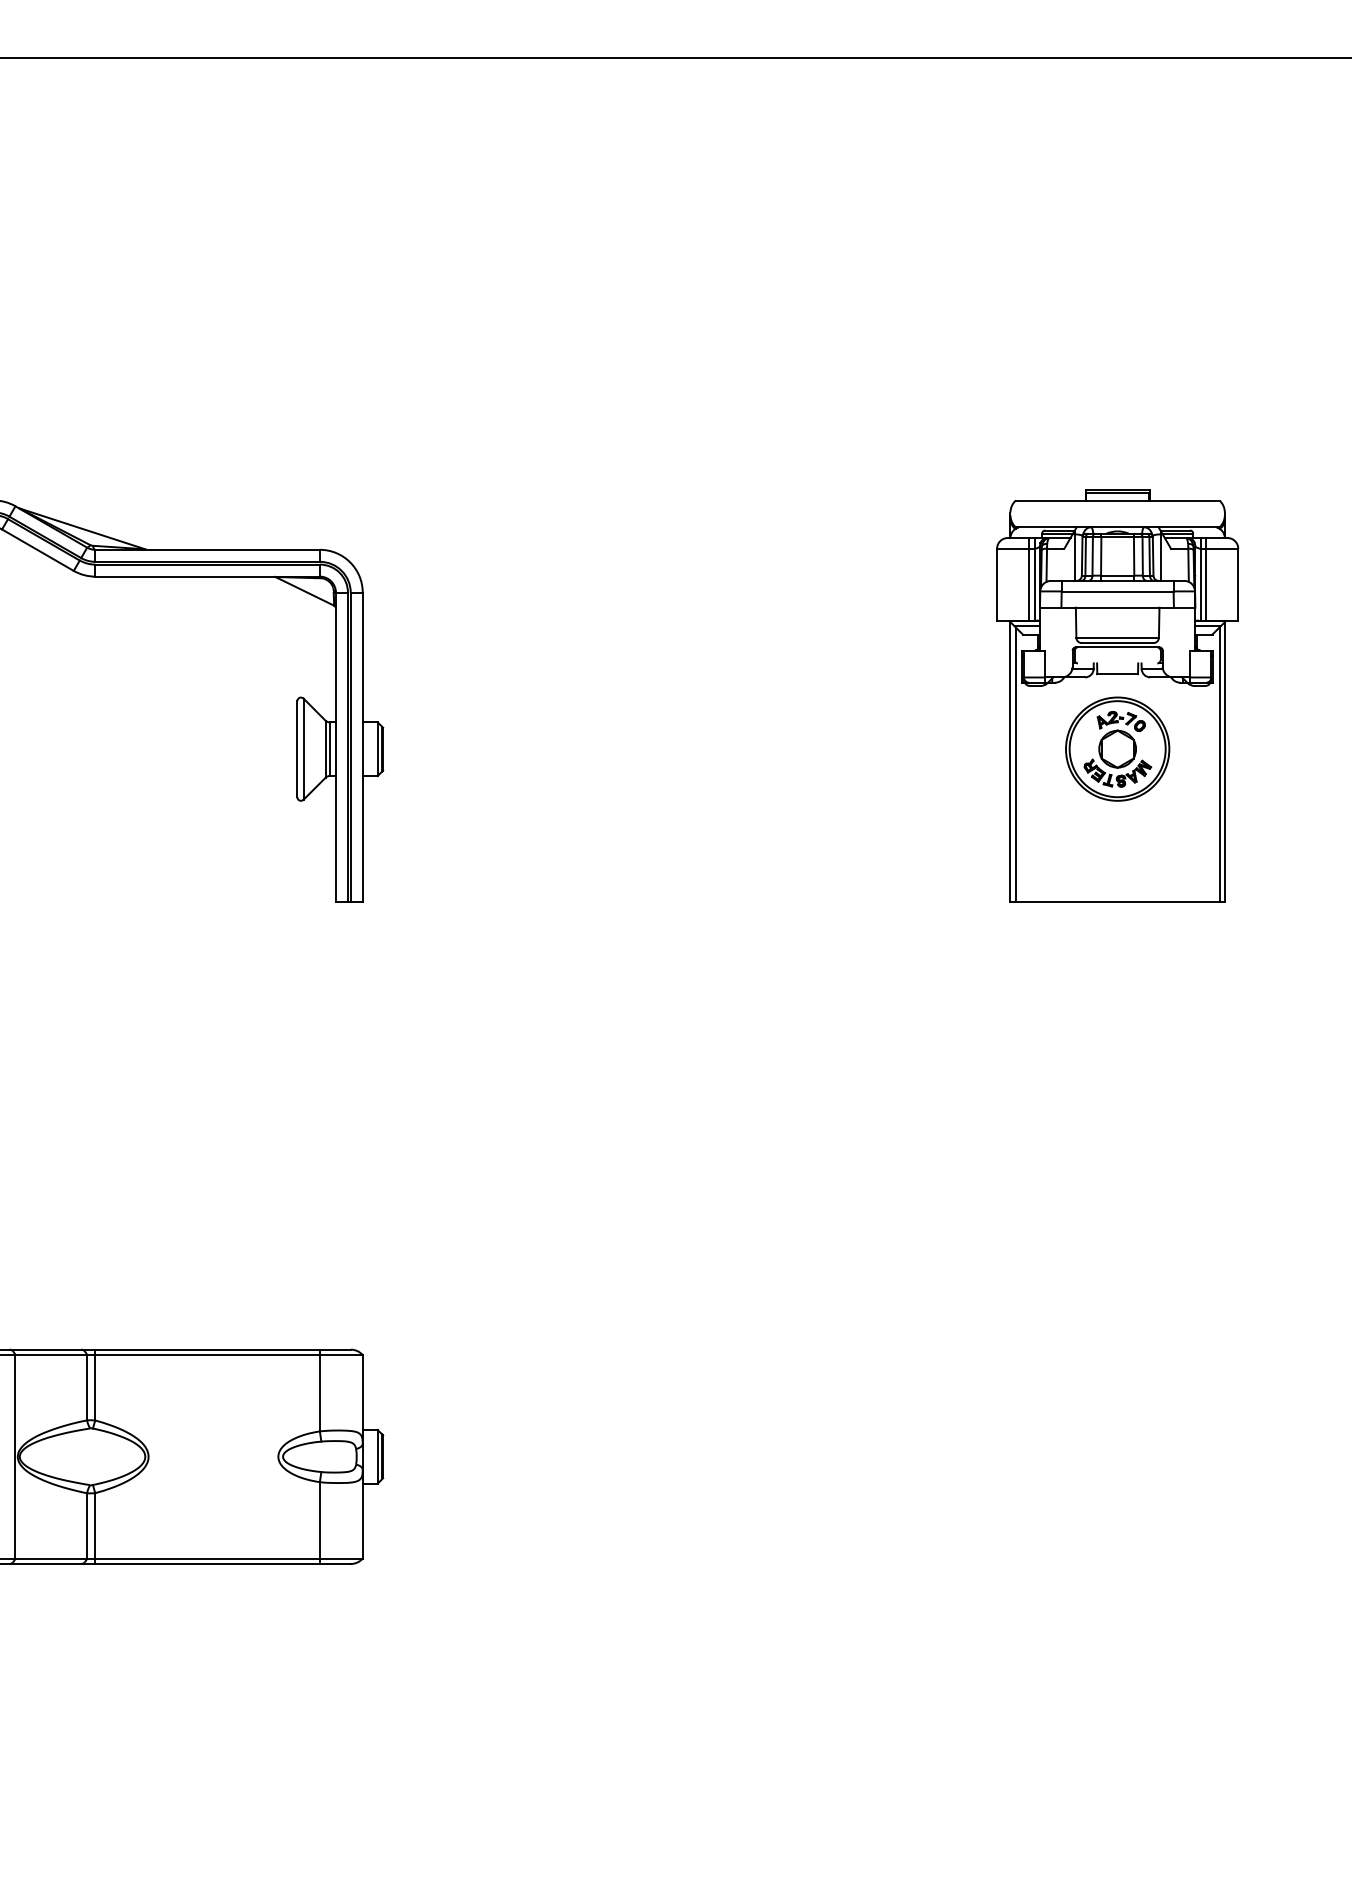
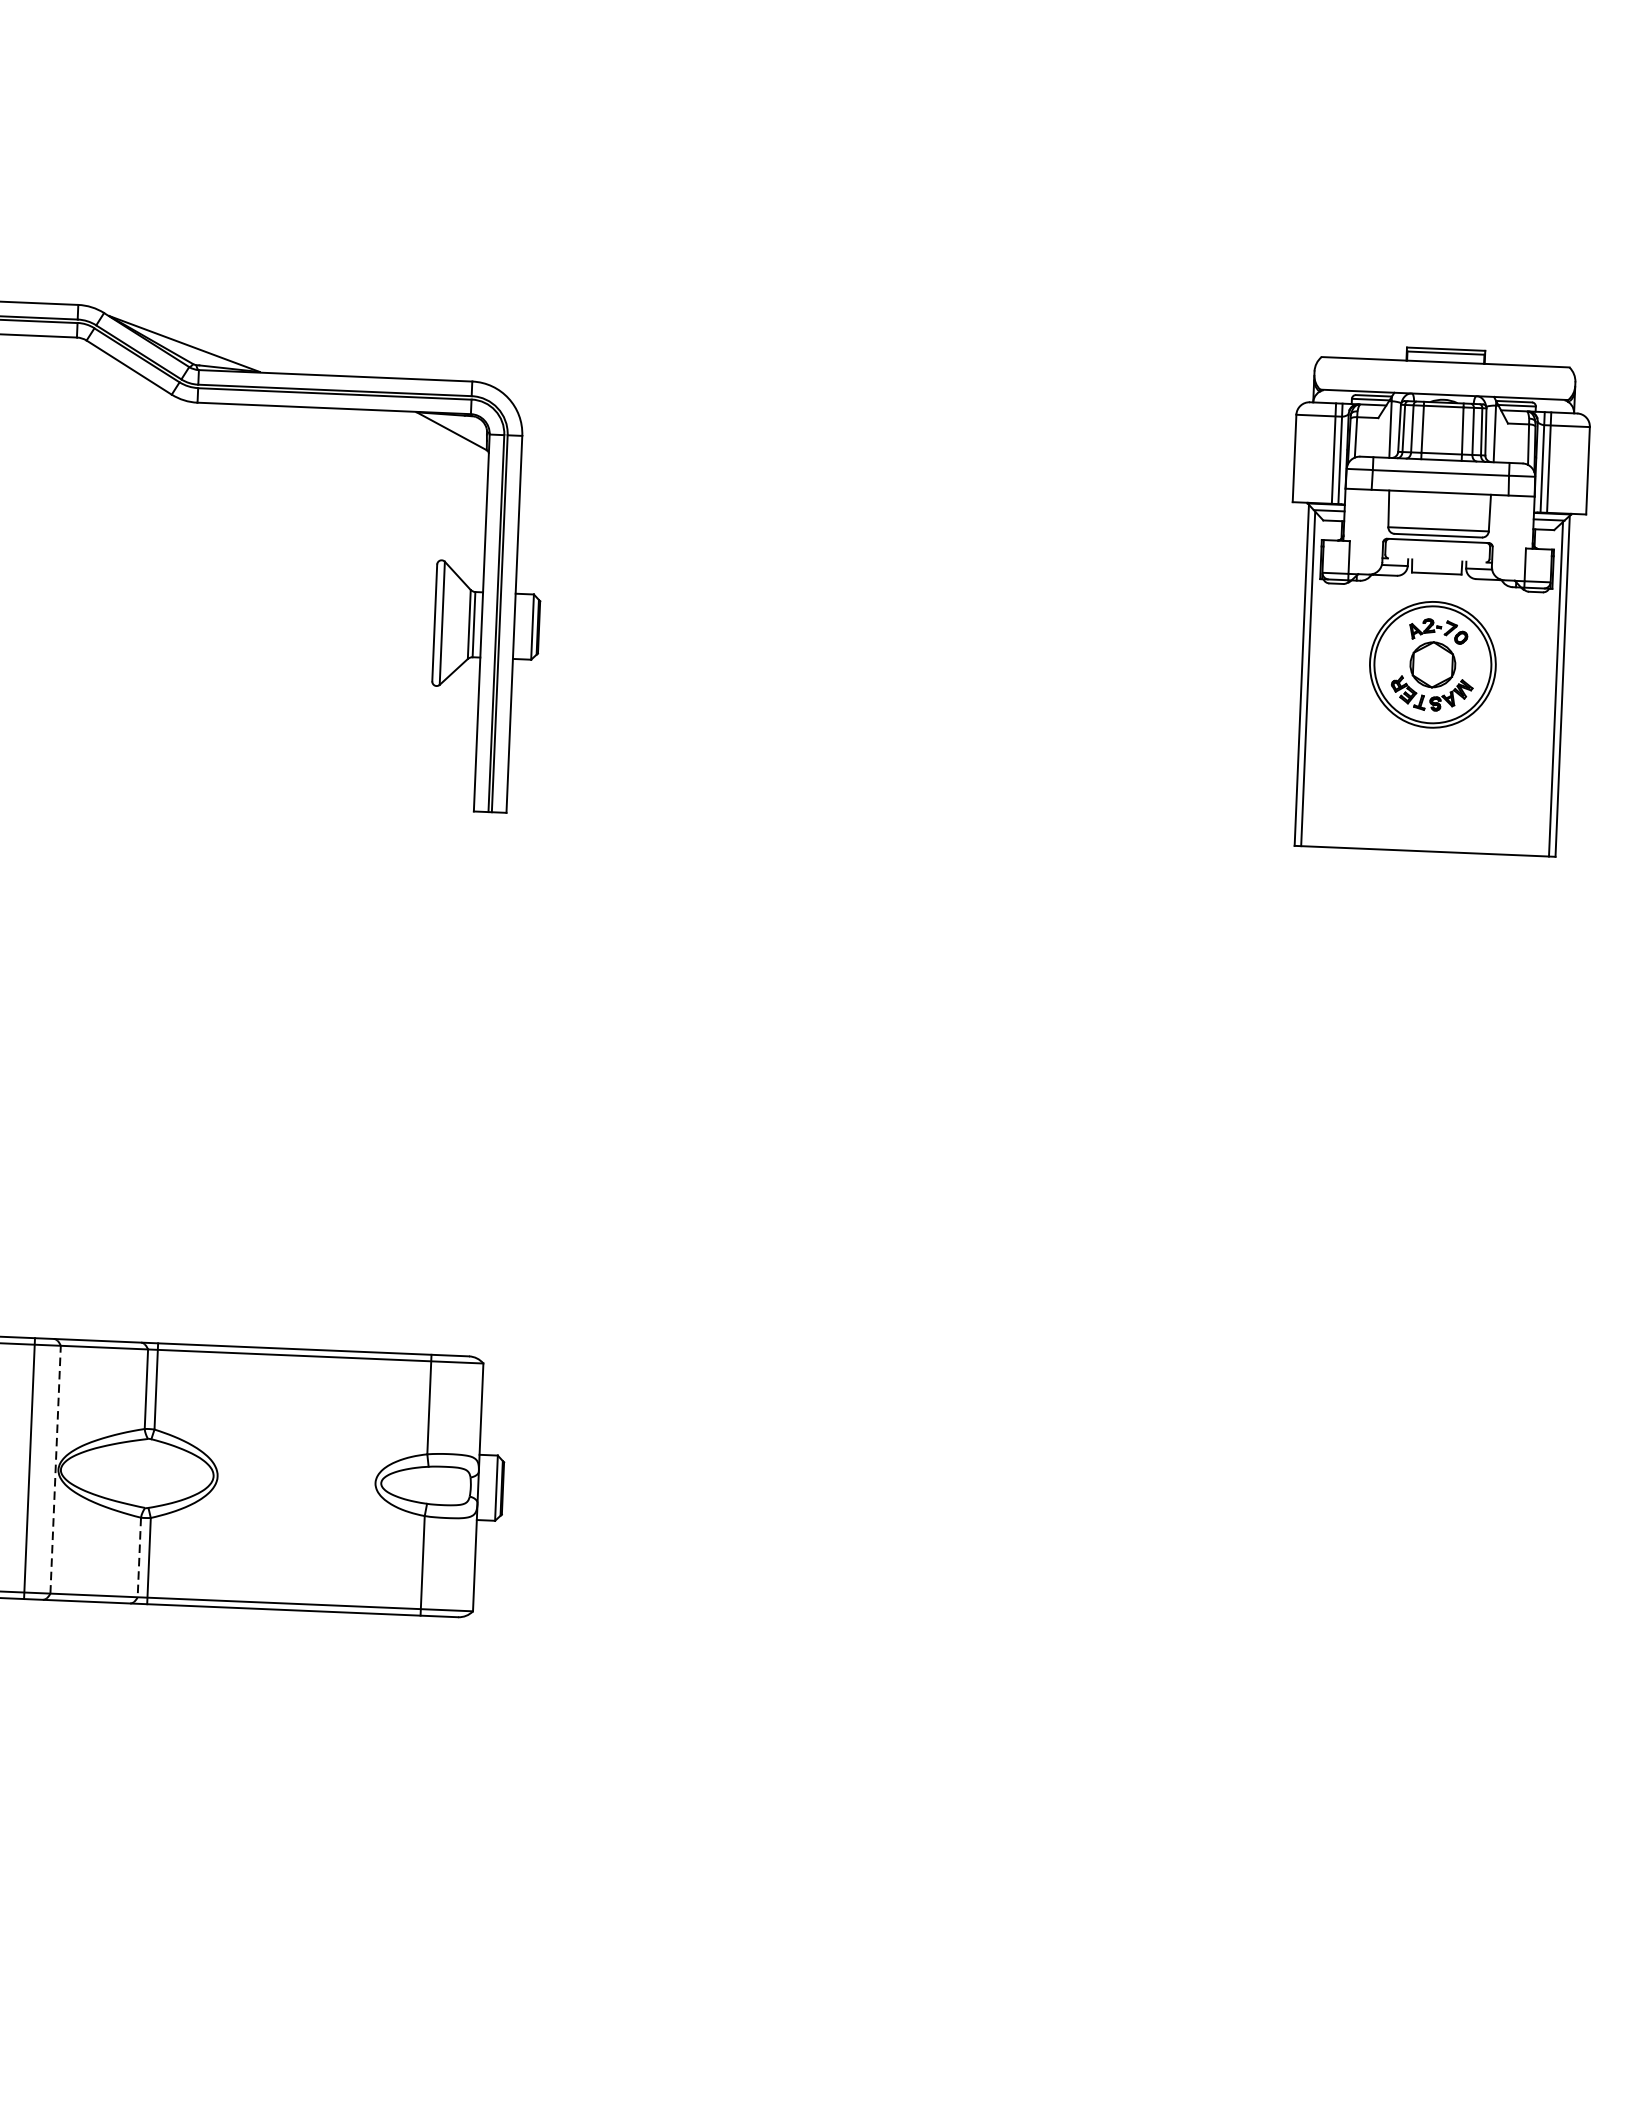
line: (15, 1456) -> (55, 1469), solid -> dashed
line: (87, 1525) -> (139, 1556), solid -> dashed

